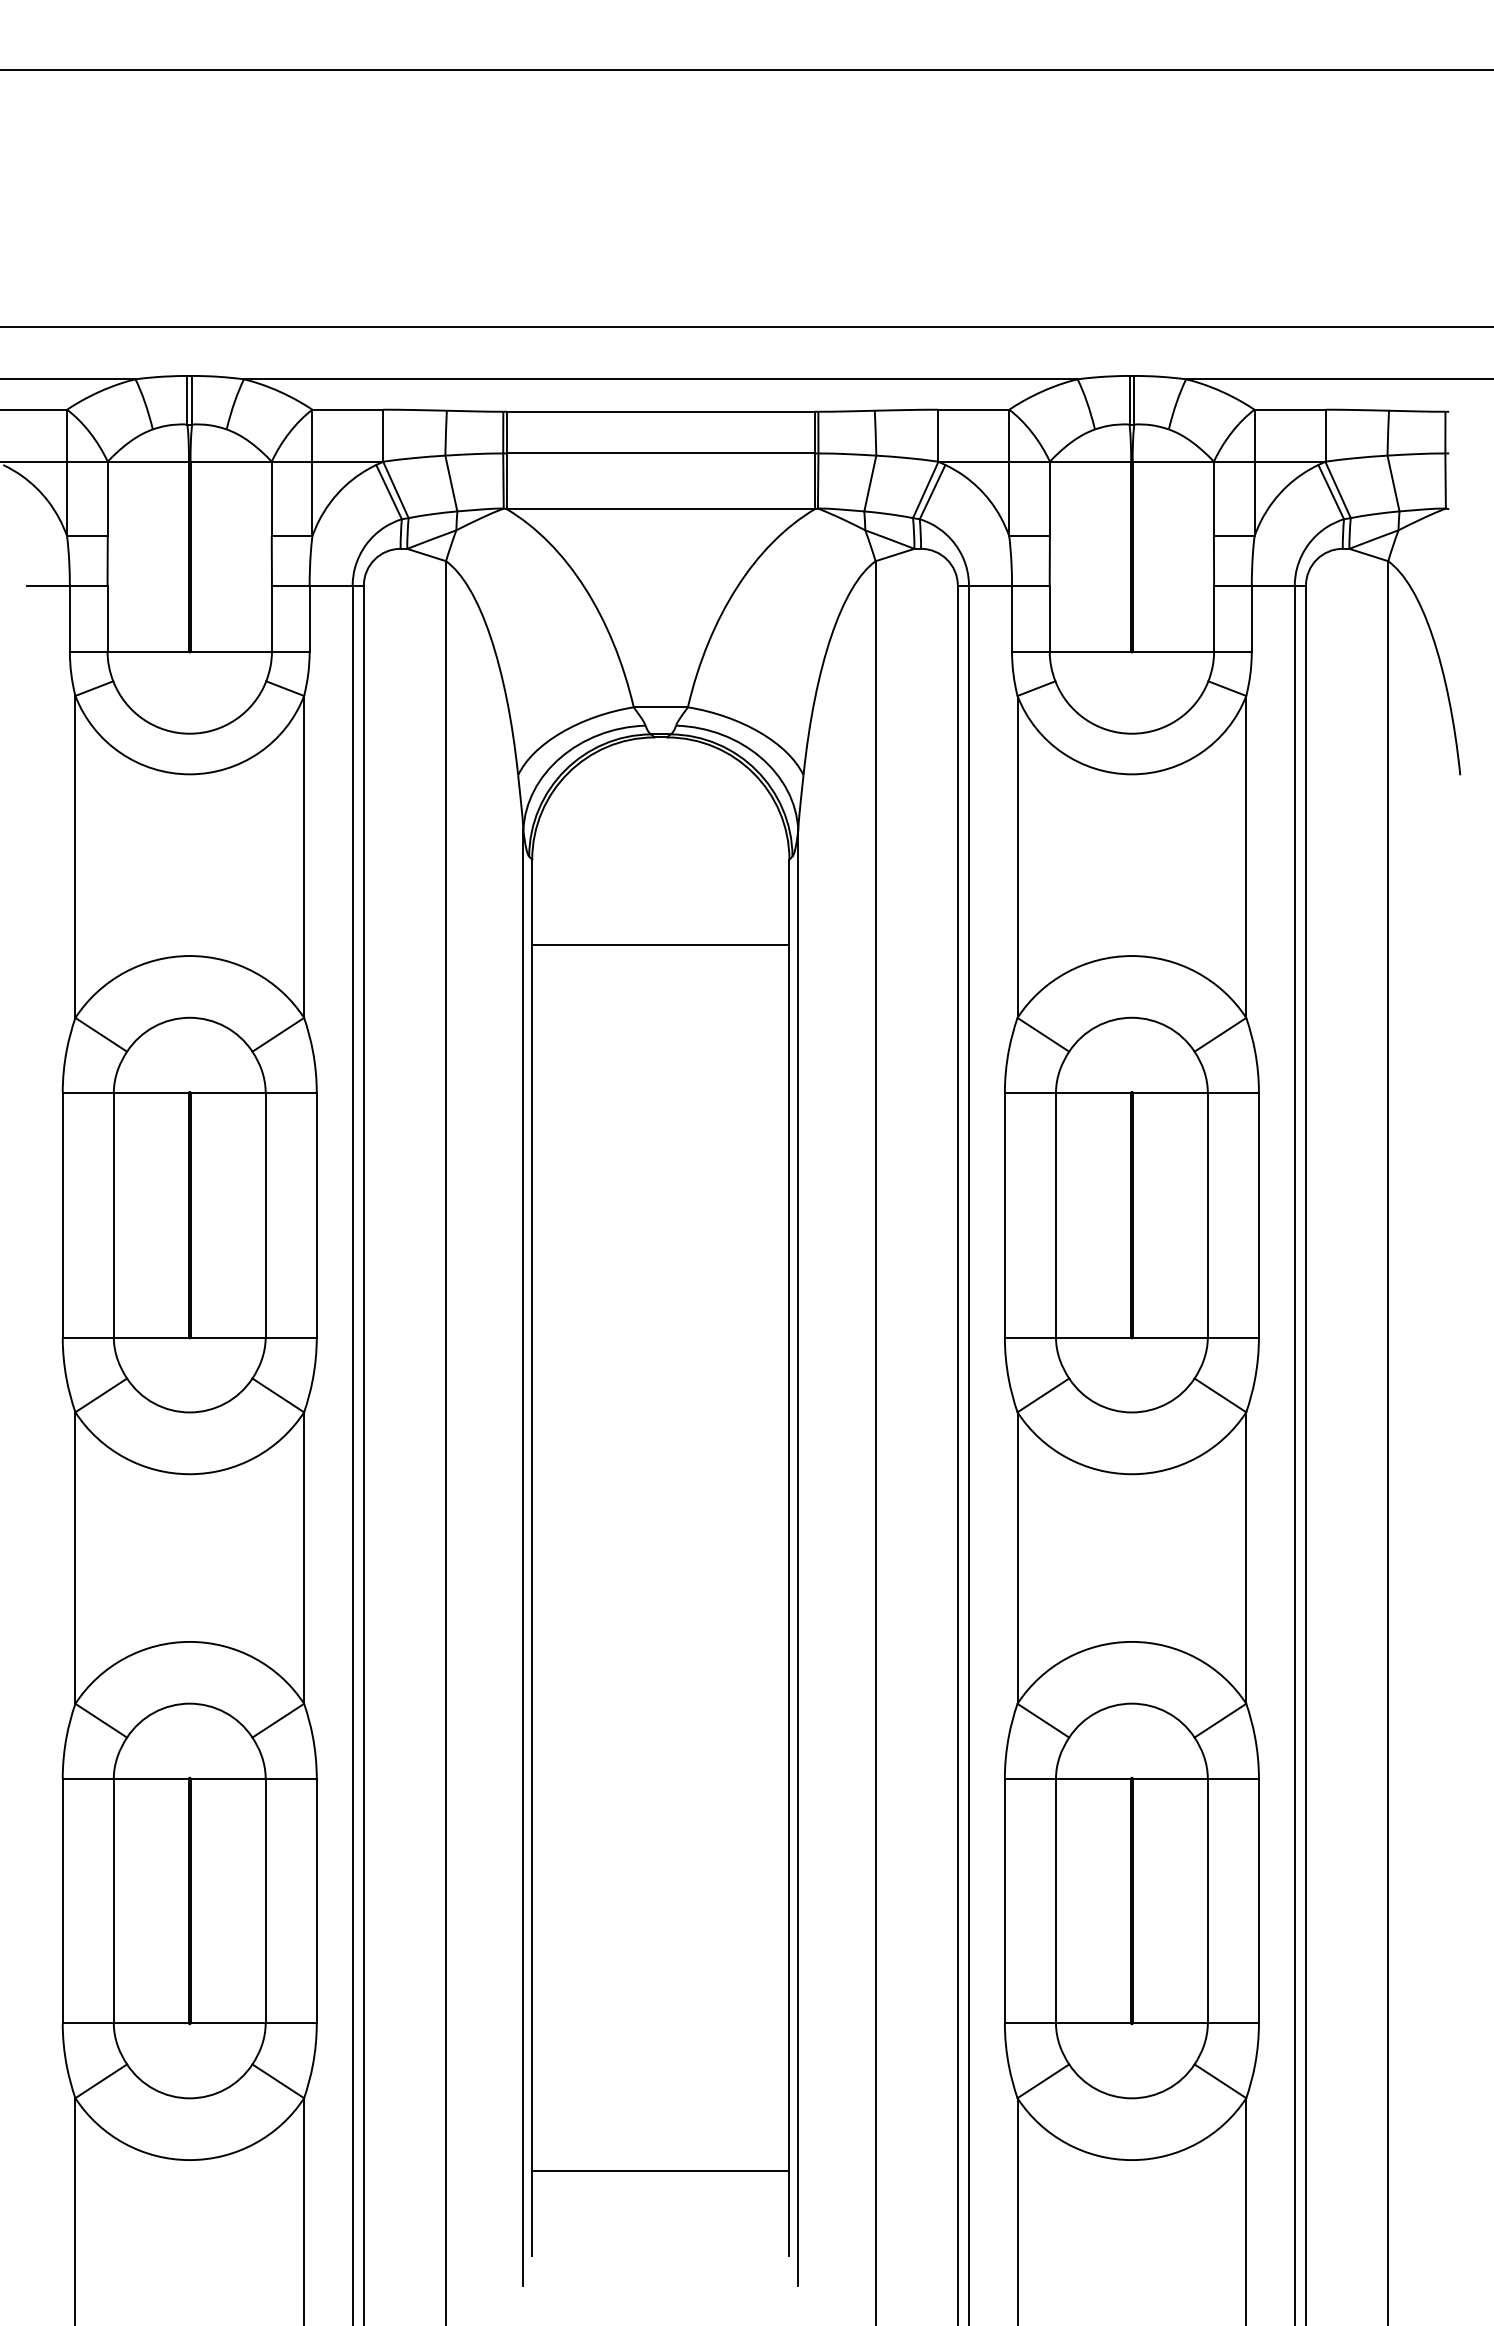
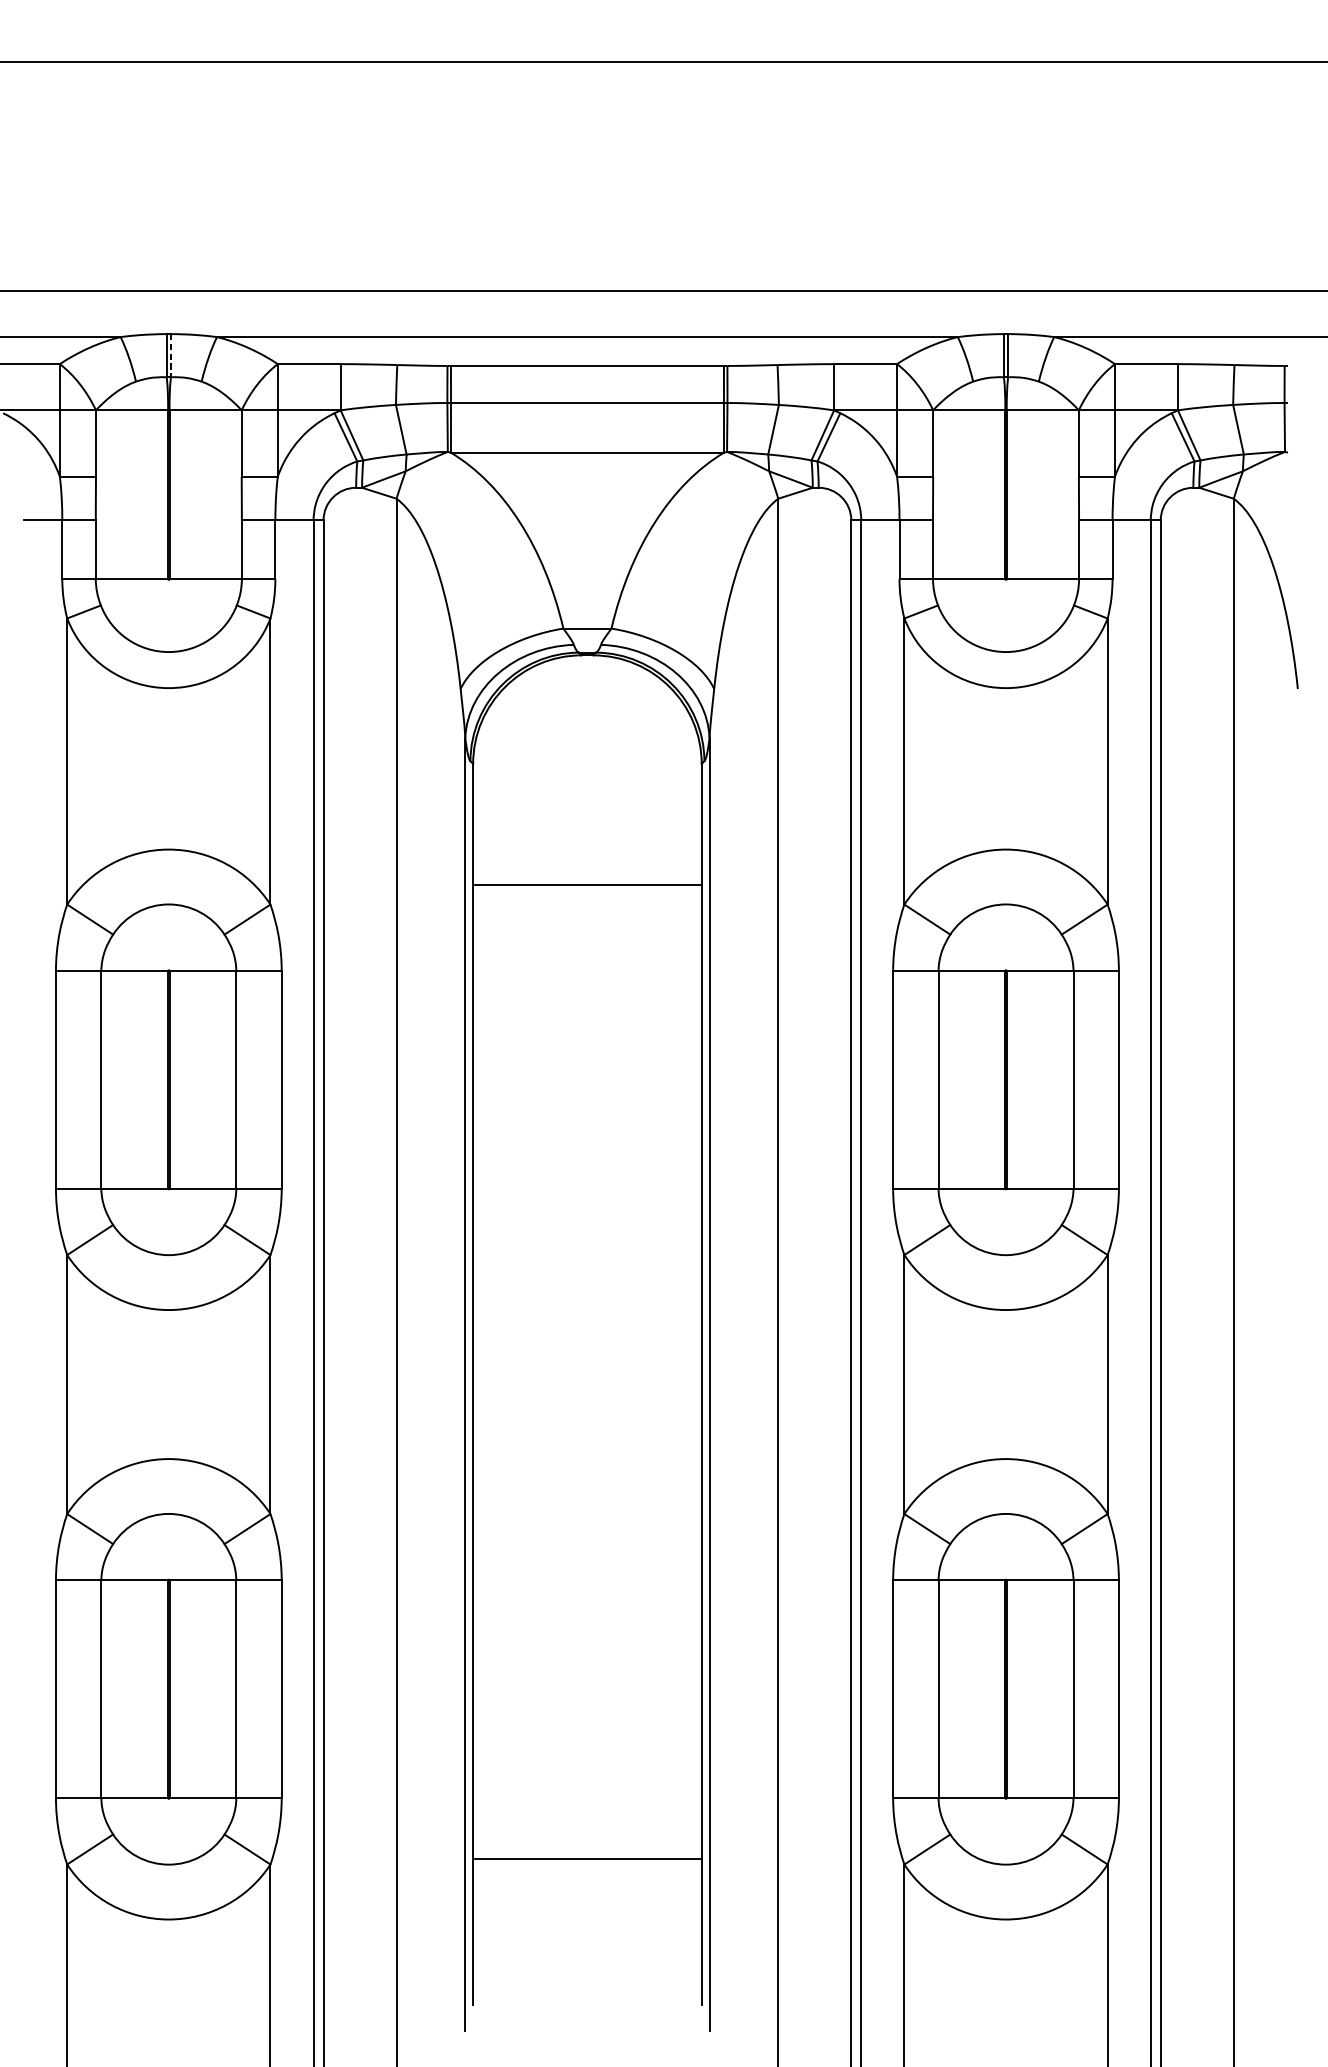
line: (192, 400) -> (171, 355), solid -> dashed
line: (660, 944) -> (587, 884), moved
line: (660, 2171) -> (587, 1859), moved

